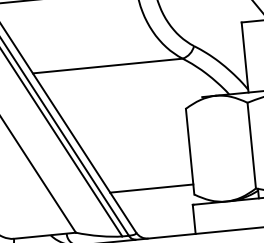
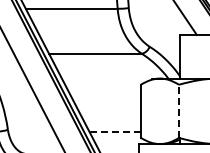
line: (252, 145) -> (179, 111), solid -> dashed
line: (152, 188) -> (115, 131), solid -> dashed

